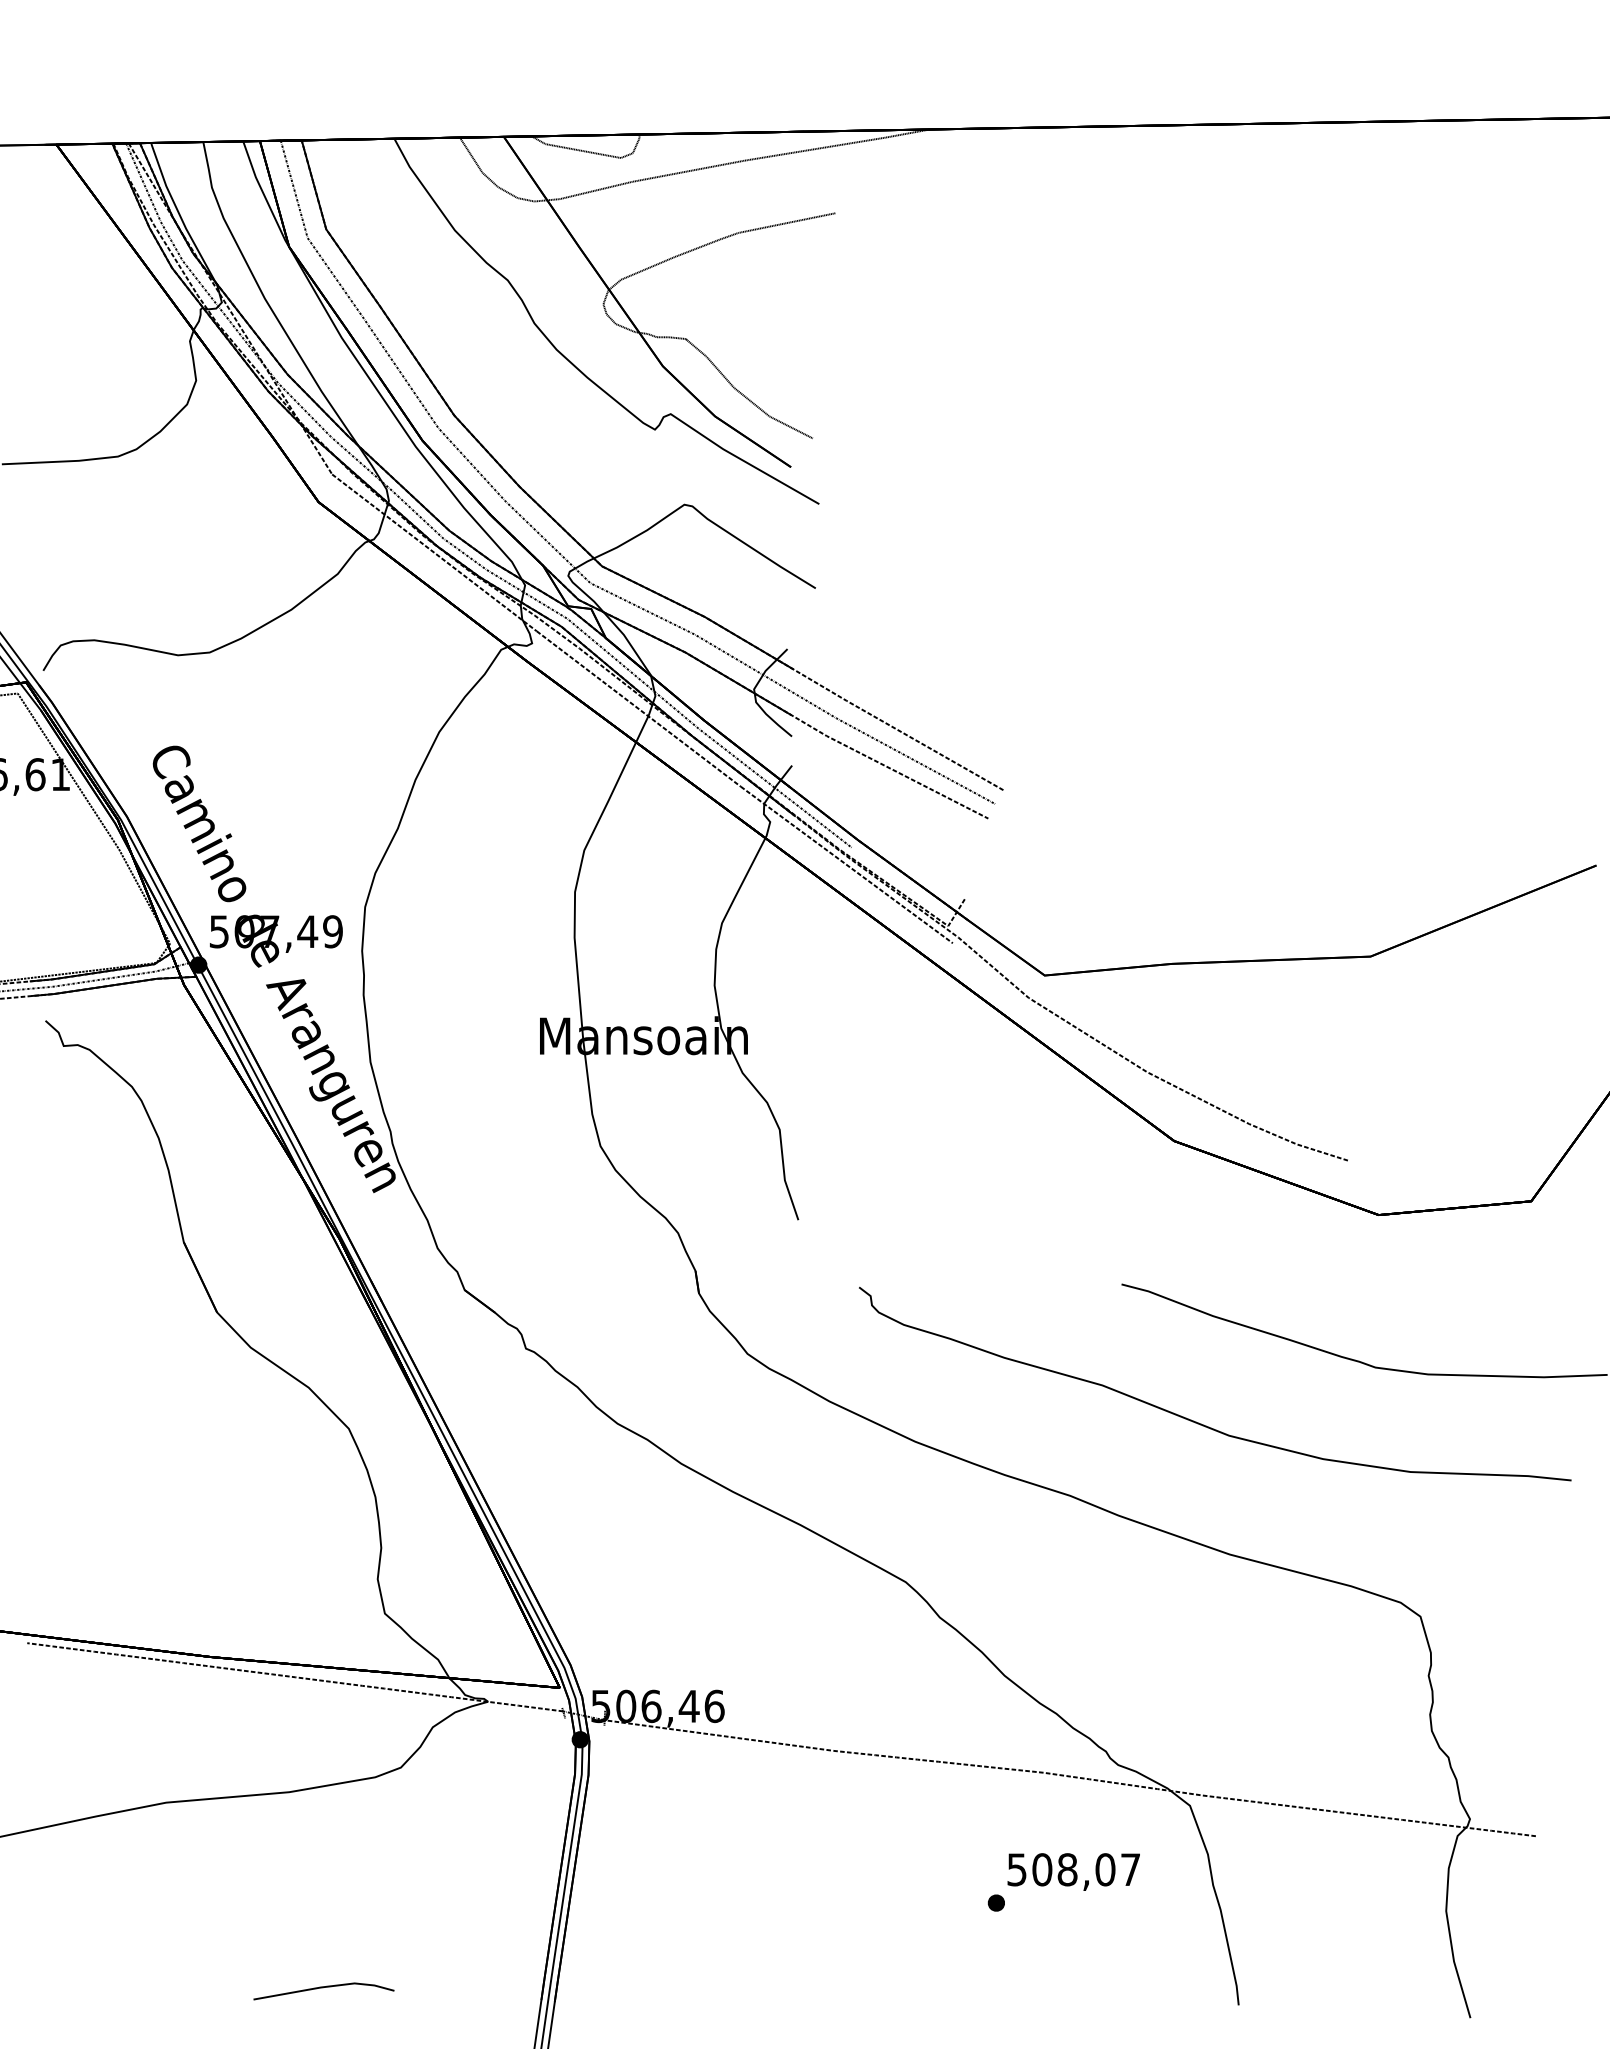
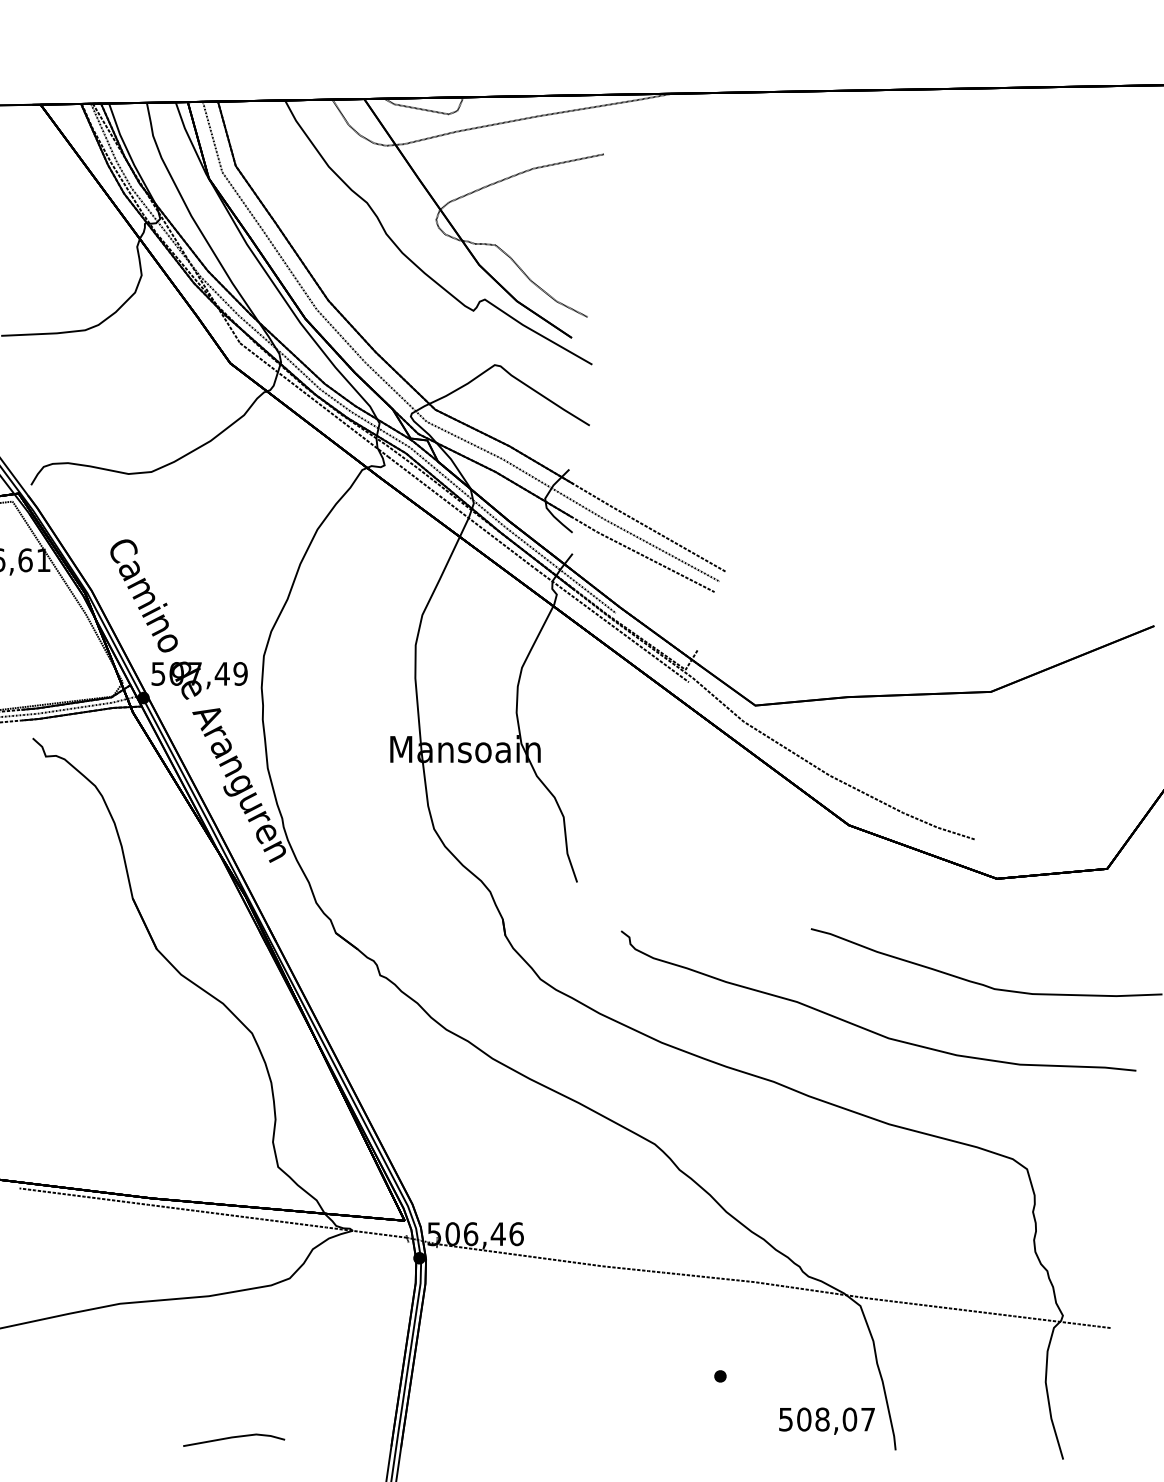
text: (1073, 1871) -> (826, 1420), moved

